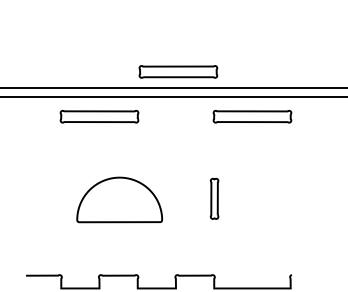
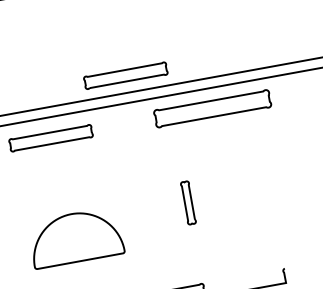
part: (252, 116) -> (212, 108), size x1.4
part: (119, 199) -> (75, 237), moved

